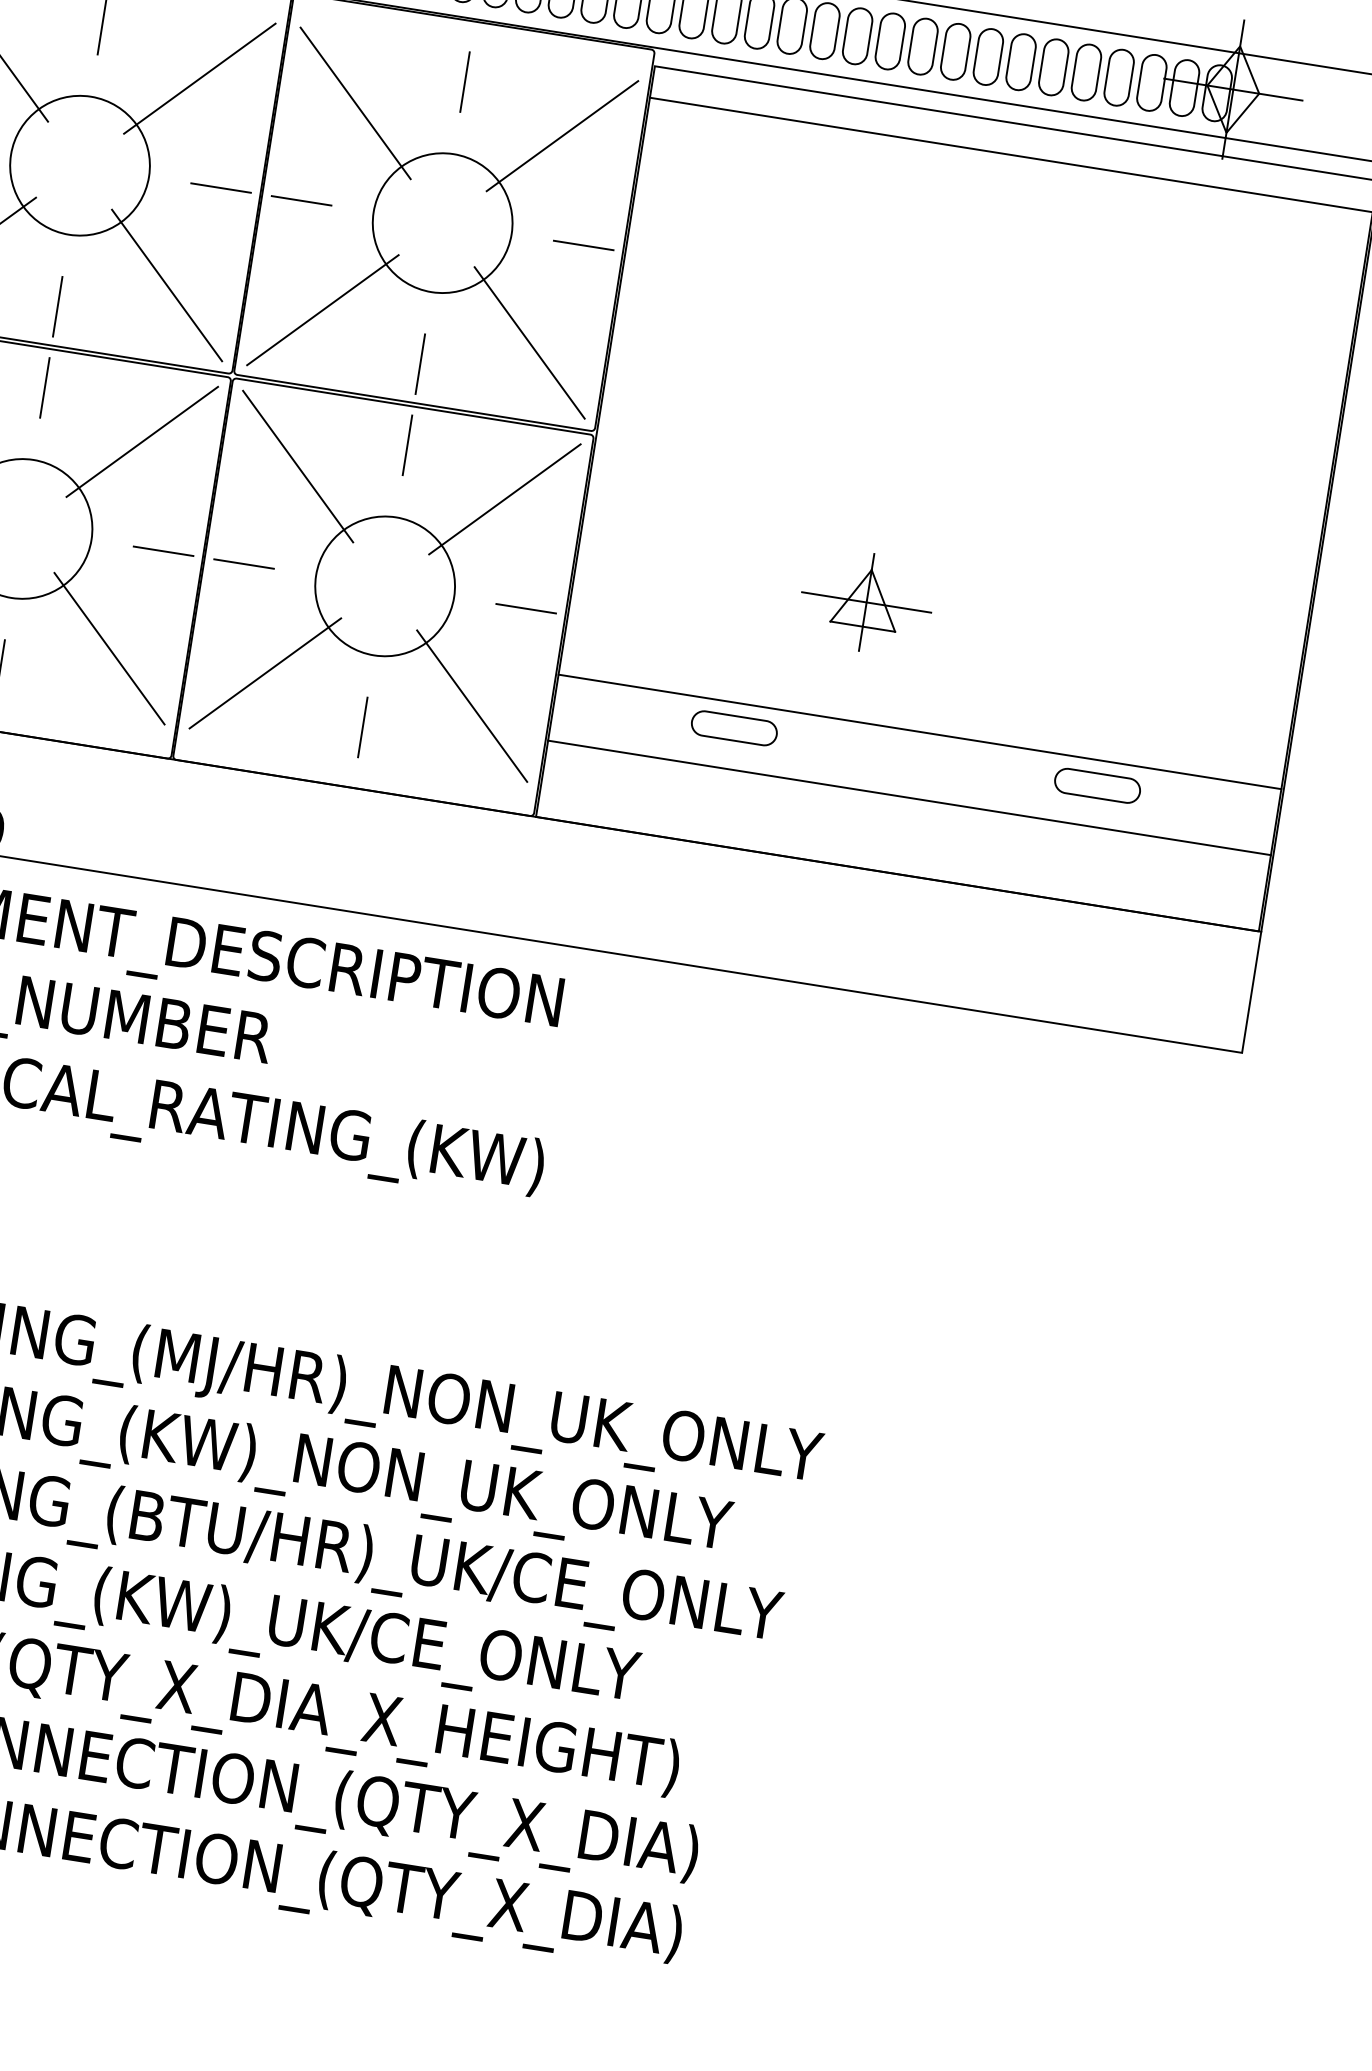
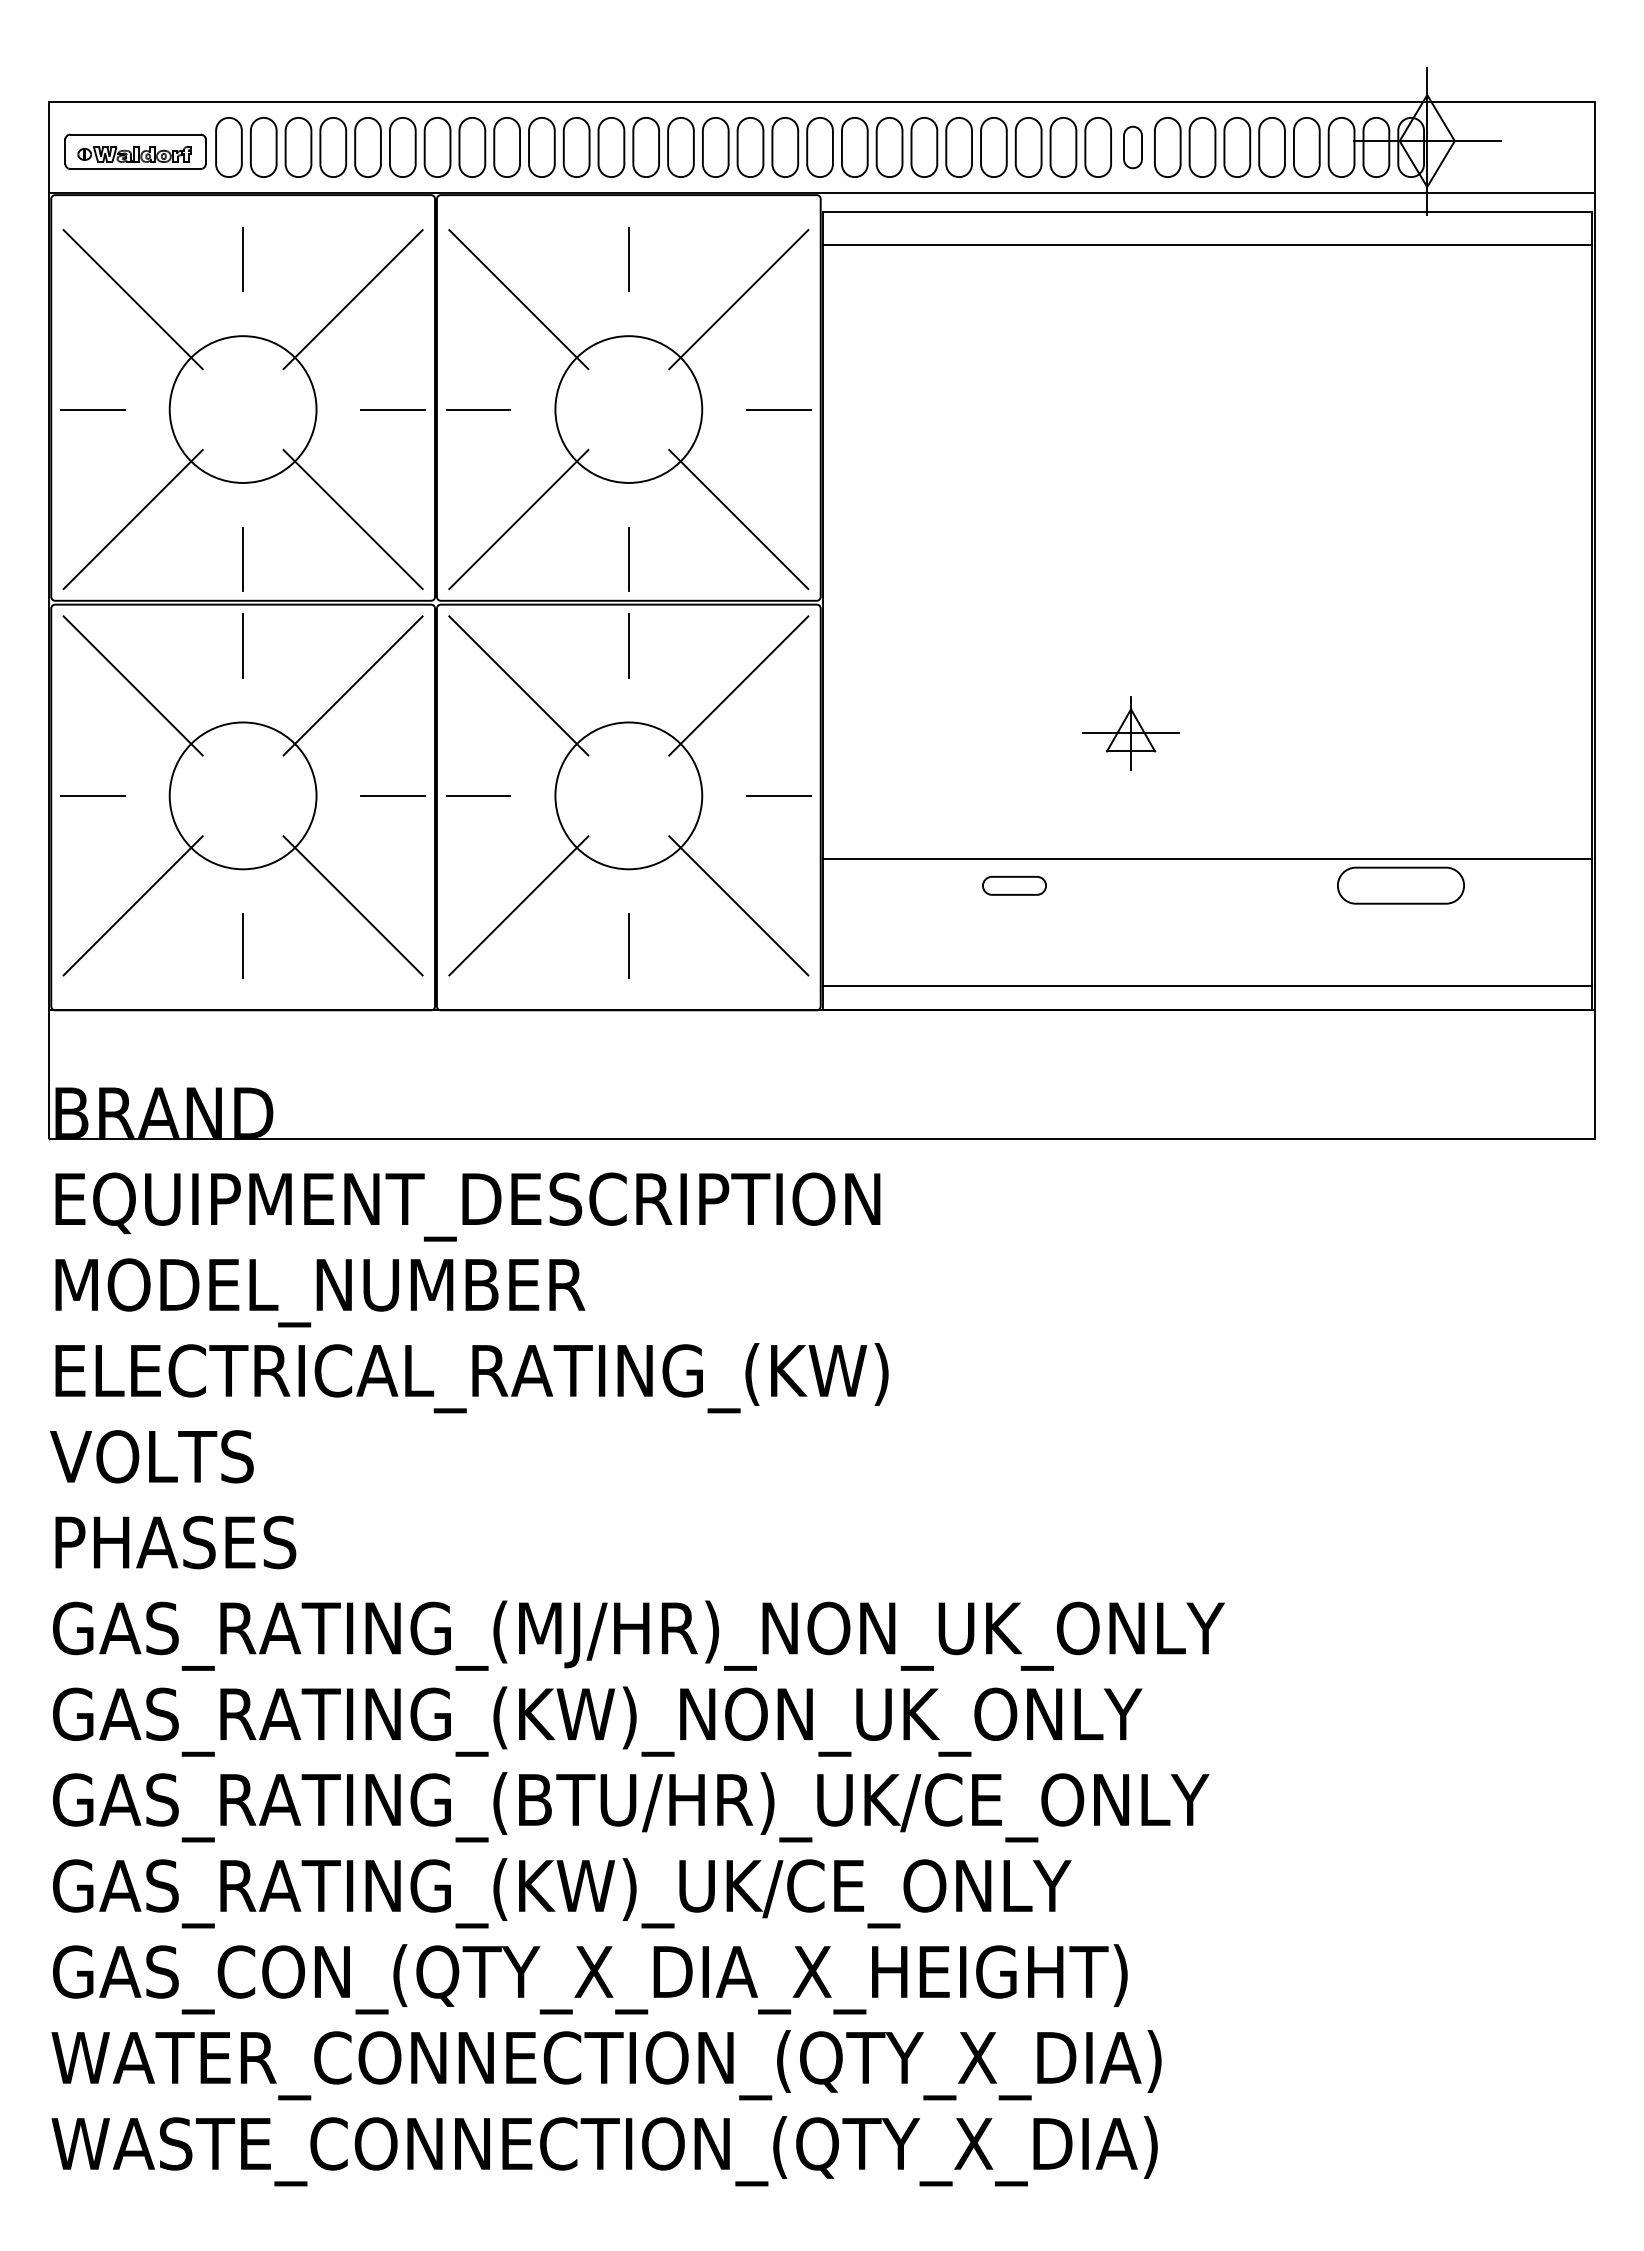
part: (955, 51) -> (1132, 147), size x0.7
part: (866, 602) -> (1130, 733), size x0.7
part: (734, 728) -> (1014, 885), size x0.7
part: (1097, 785) -> (1400, 885), size x1.4
line: (909, 798) -> (1207, 986), moved

